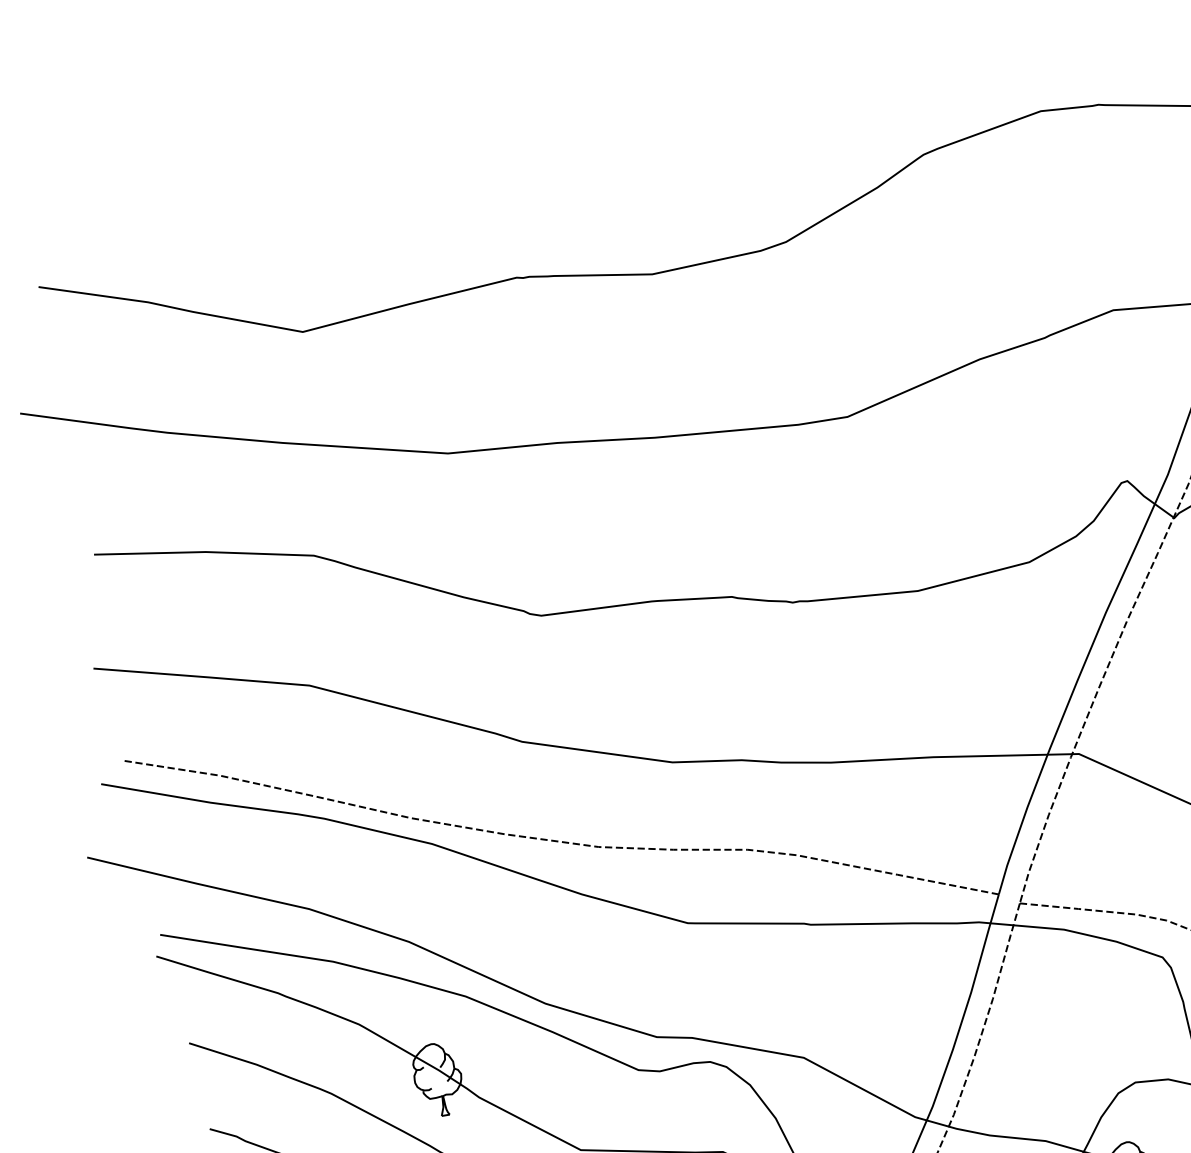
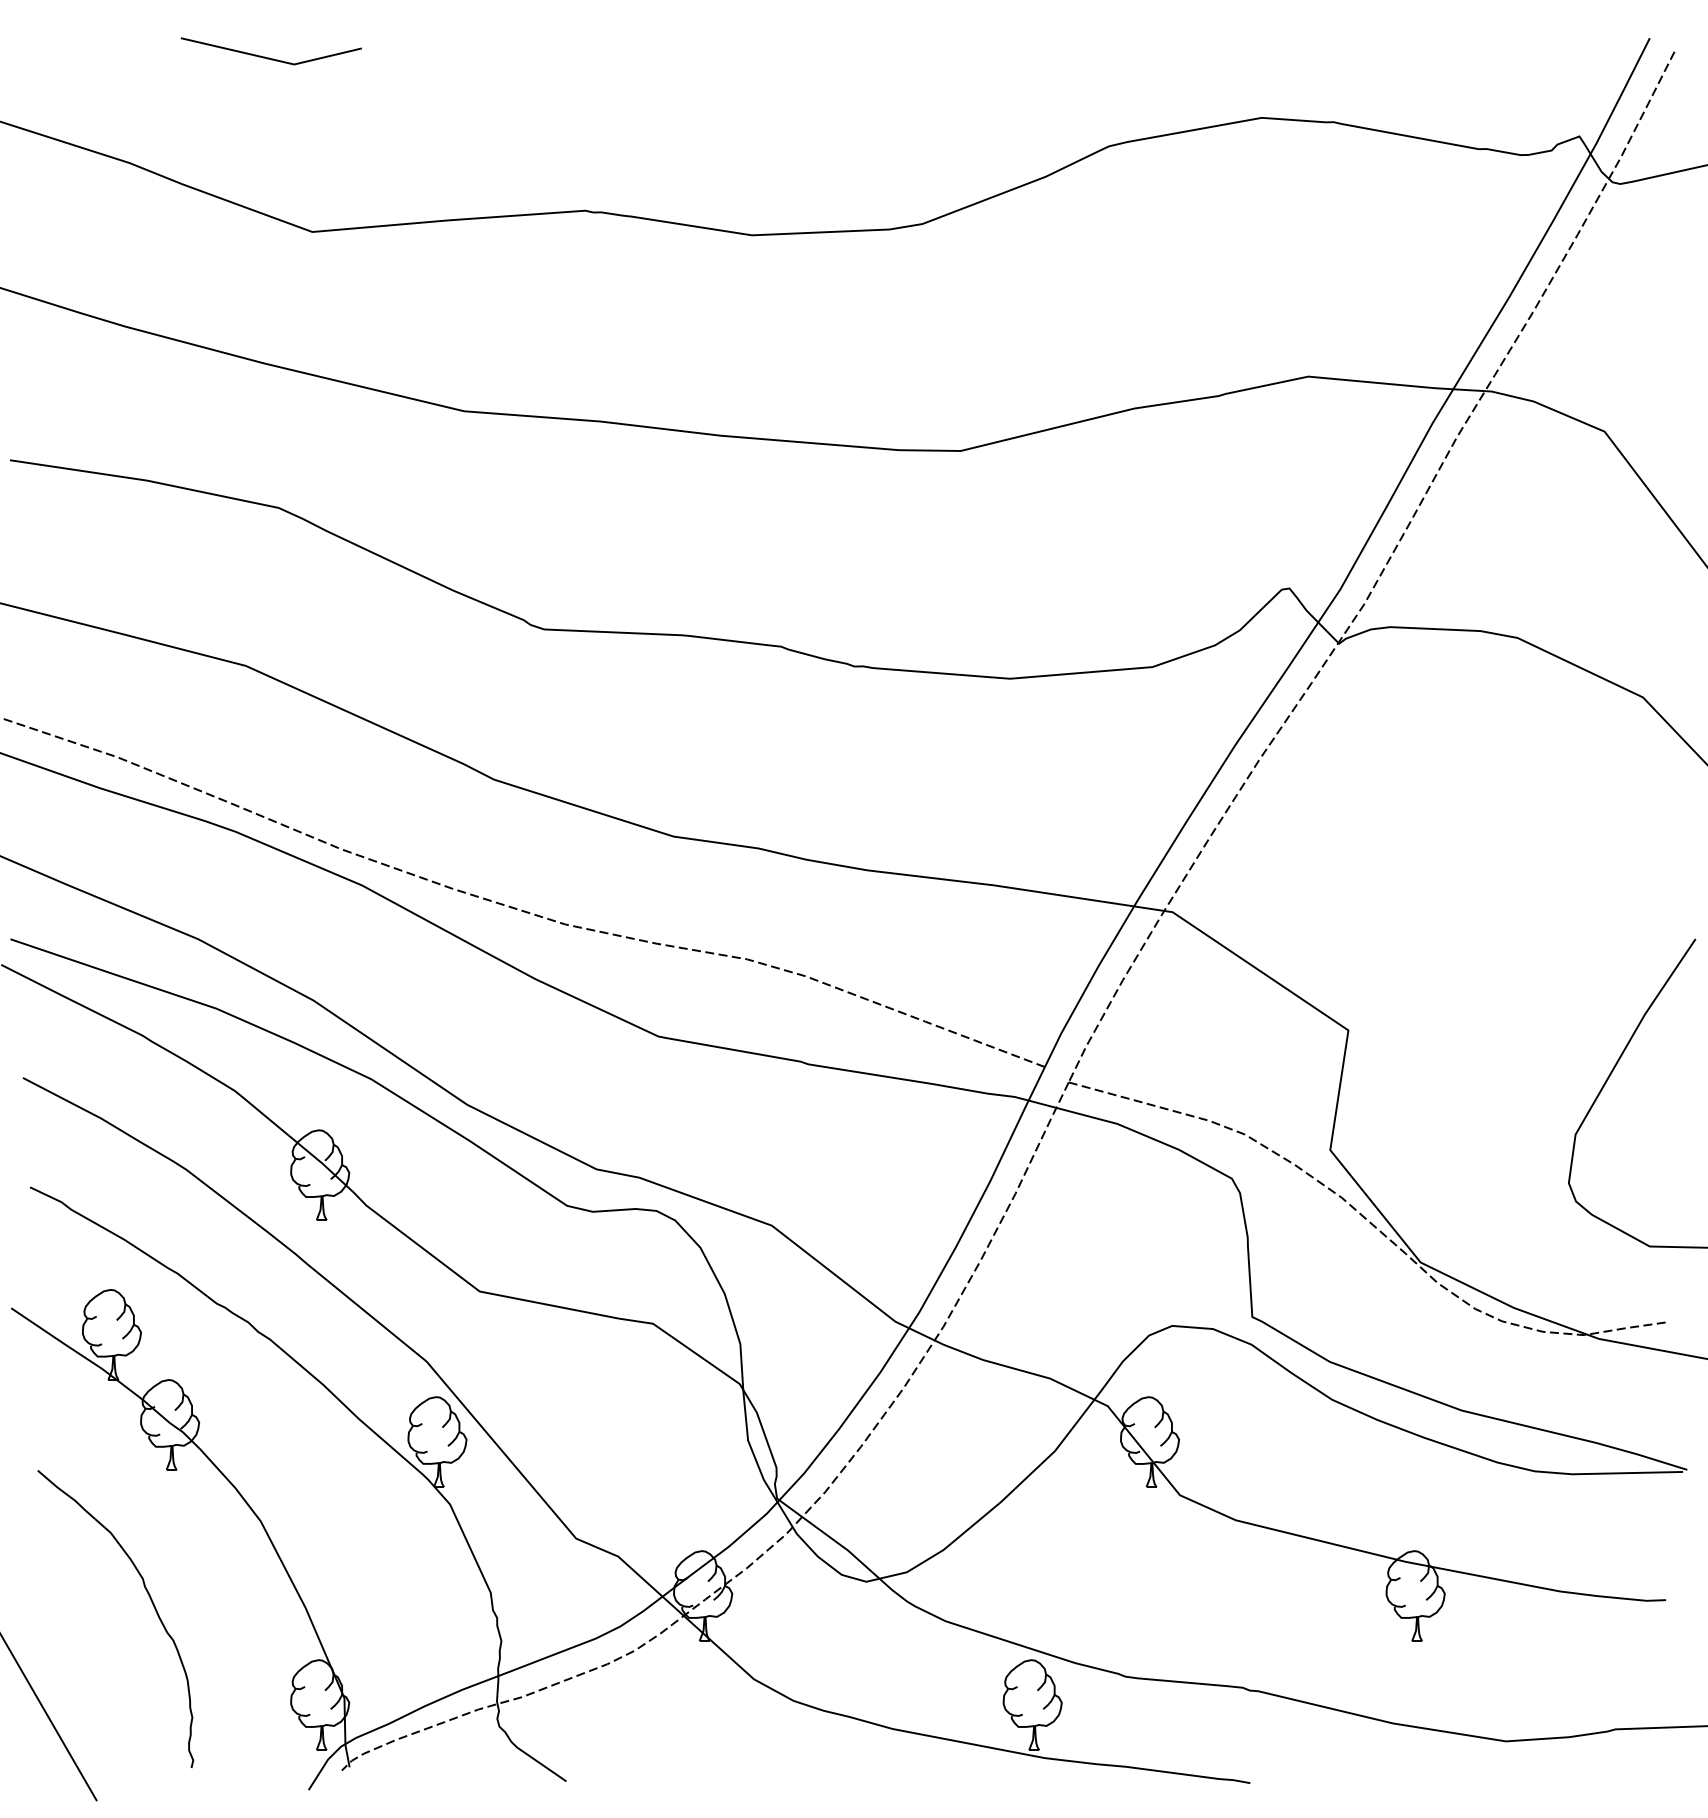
line: (244, 199) -> (269, 57), added

